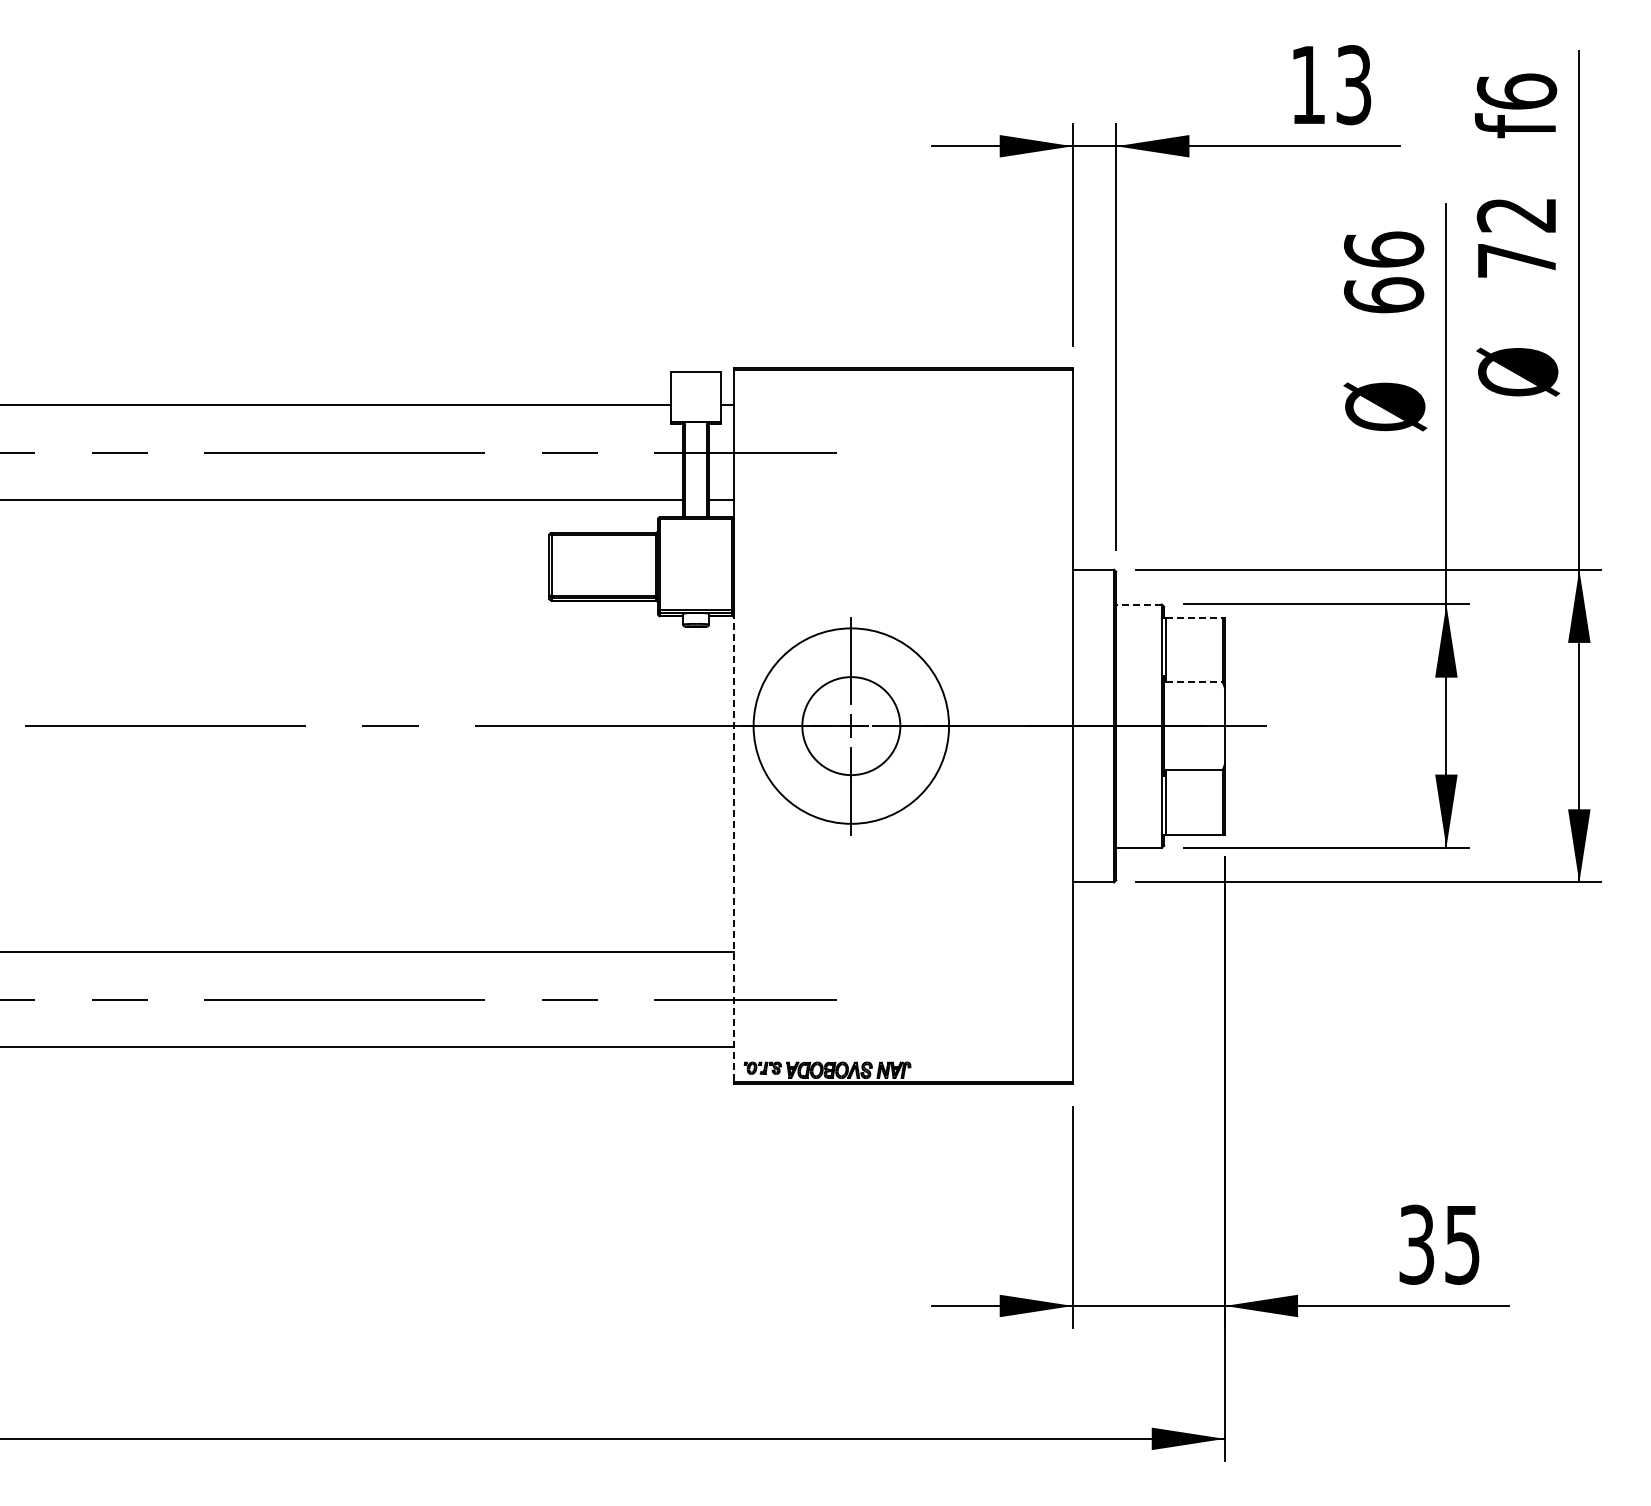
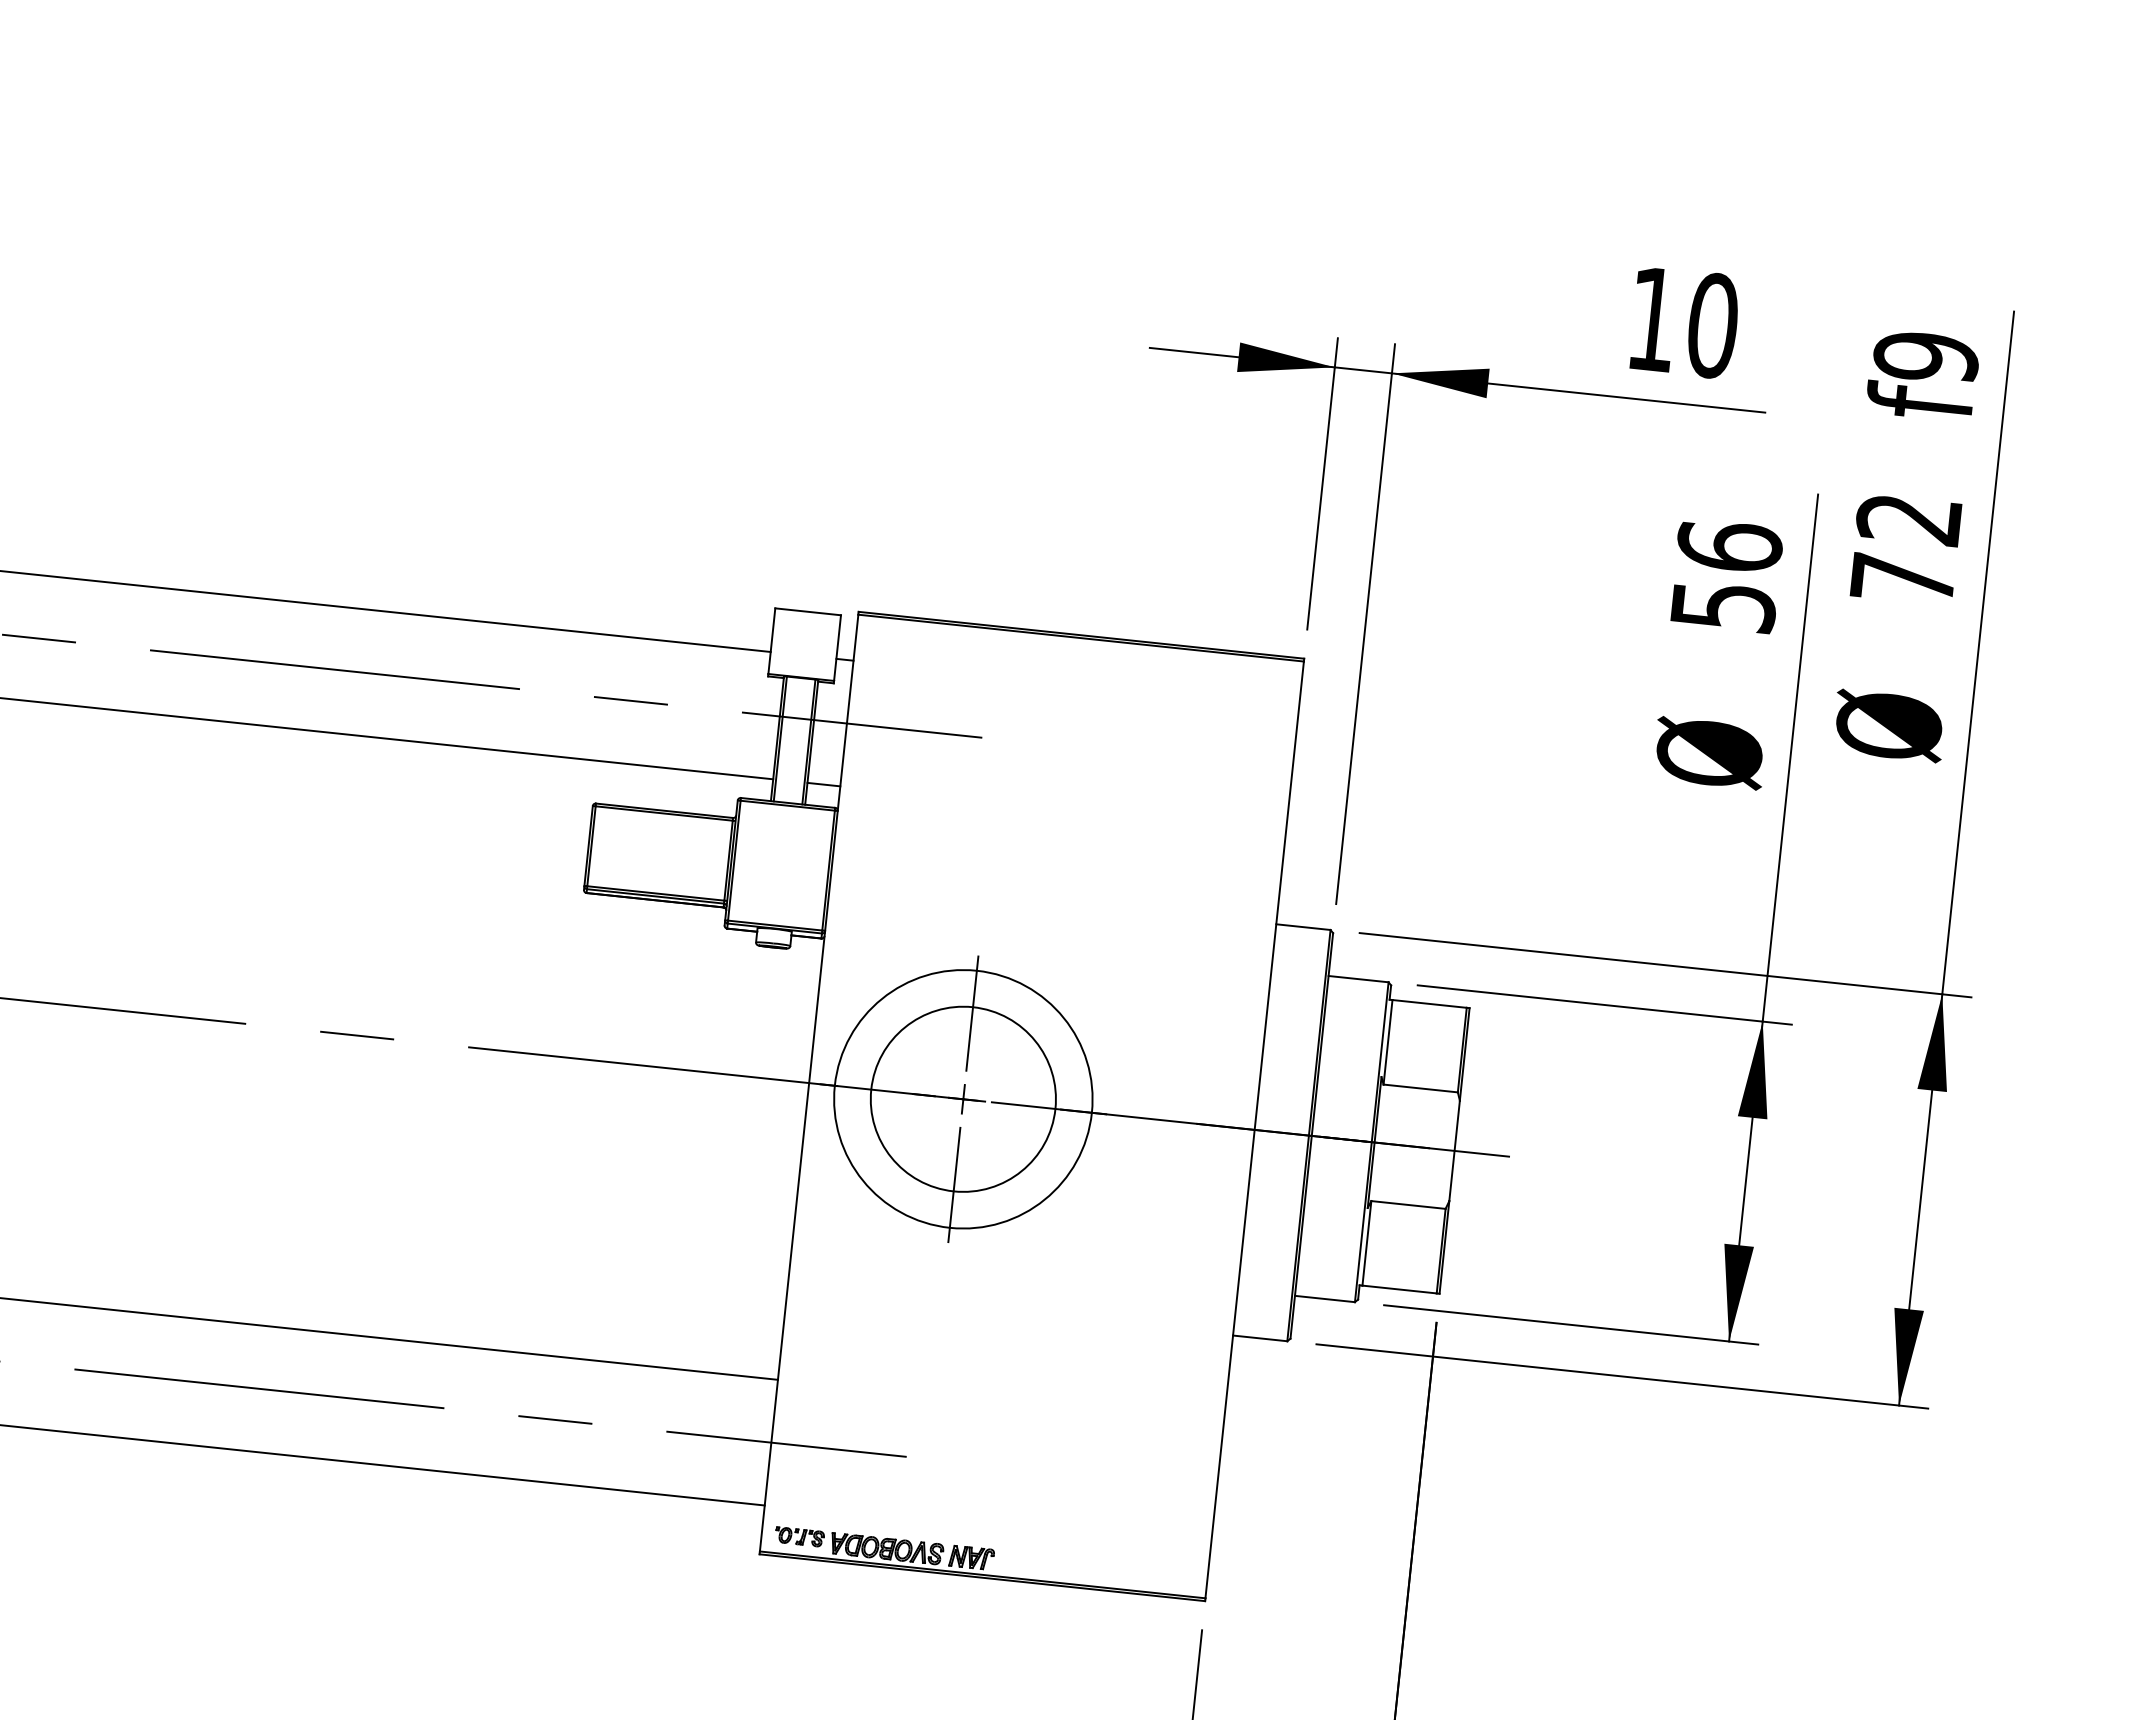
text: (1354, 85) -> (1713, 326), 13 -> 10
text: (1516, 91) -> (1925, 356), f6 -> f9
text: (1384, 295) -> (1724, 606), 66 -> 56
line: (1139, 604) -> (1359, 979), dashed -> solid
line: (1194, 617) -> (1429, 1003), dashed -> solid
line: (1194, 681) -> (1420, 1088), dashed -> solid
circle: (851, 726) -> (963, 1099), size x1.43
line: (734, 847) -> (792, 1242), dashed -> solid

